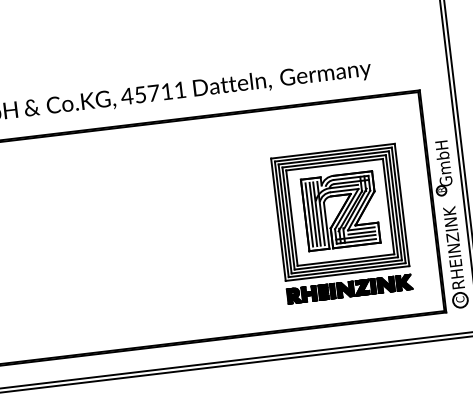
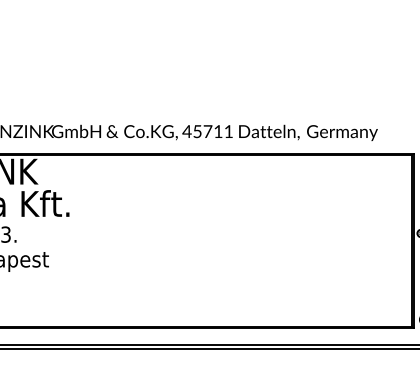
part: (341, 223) -> (340, 249), removed

